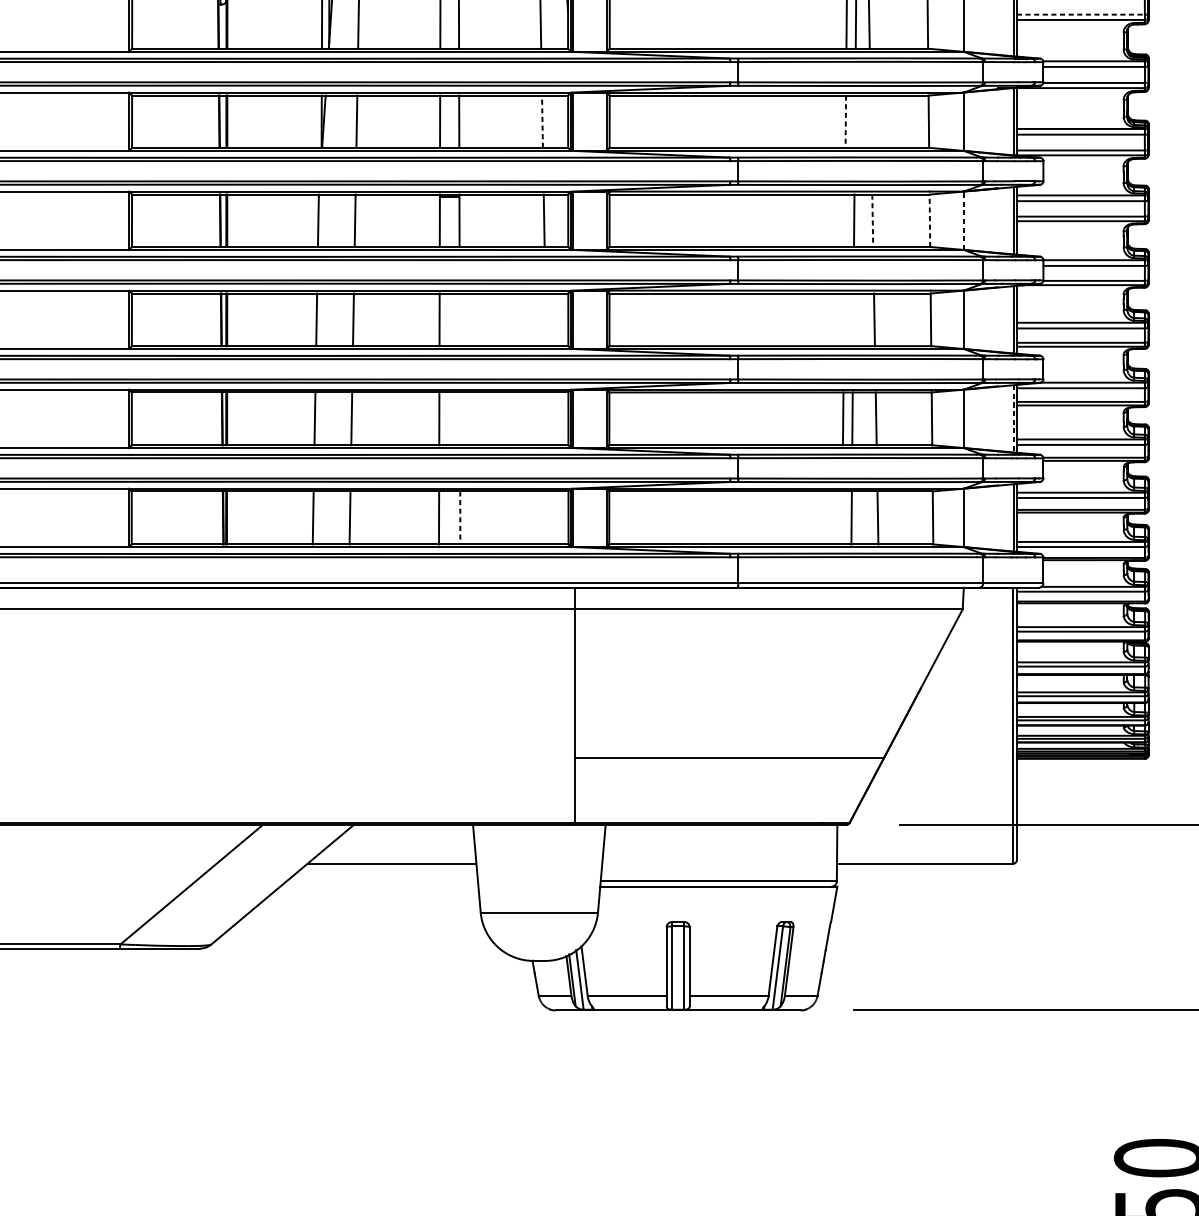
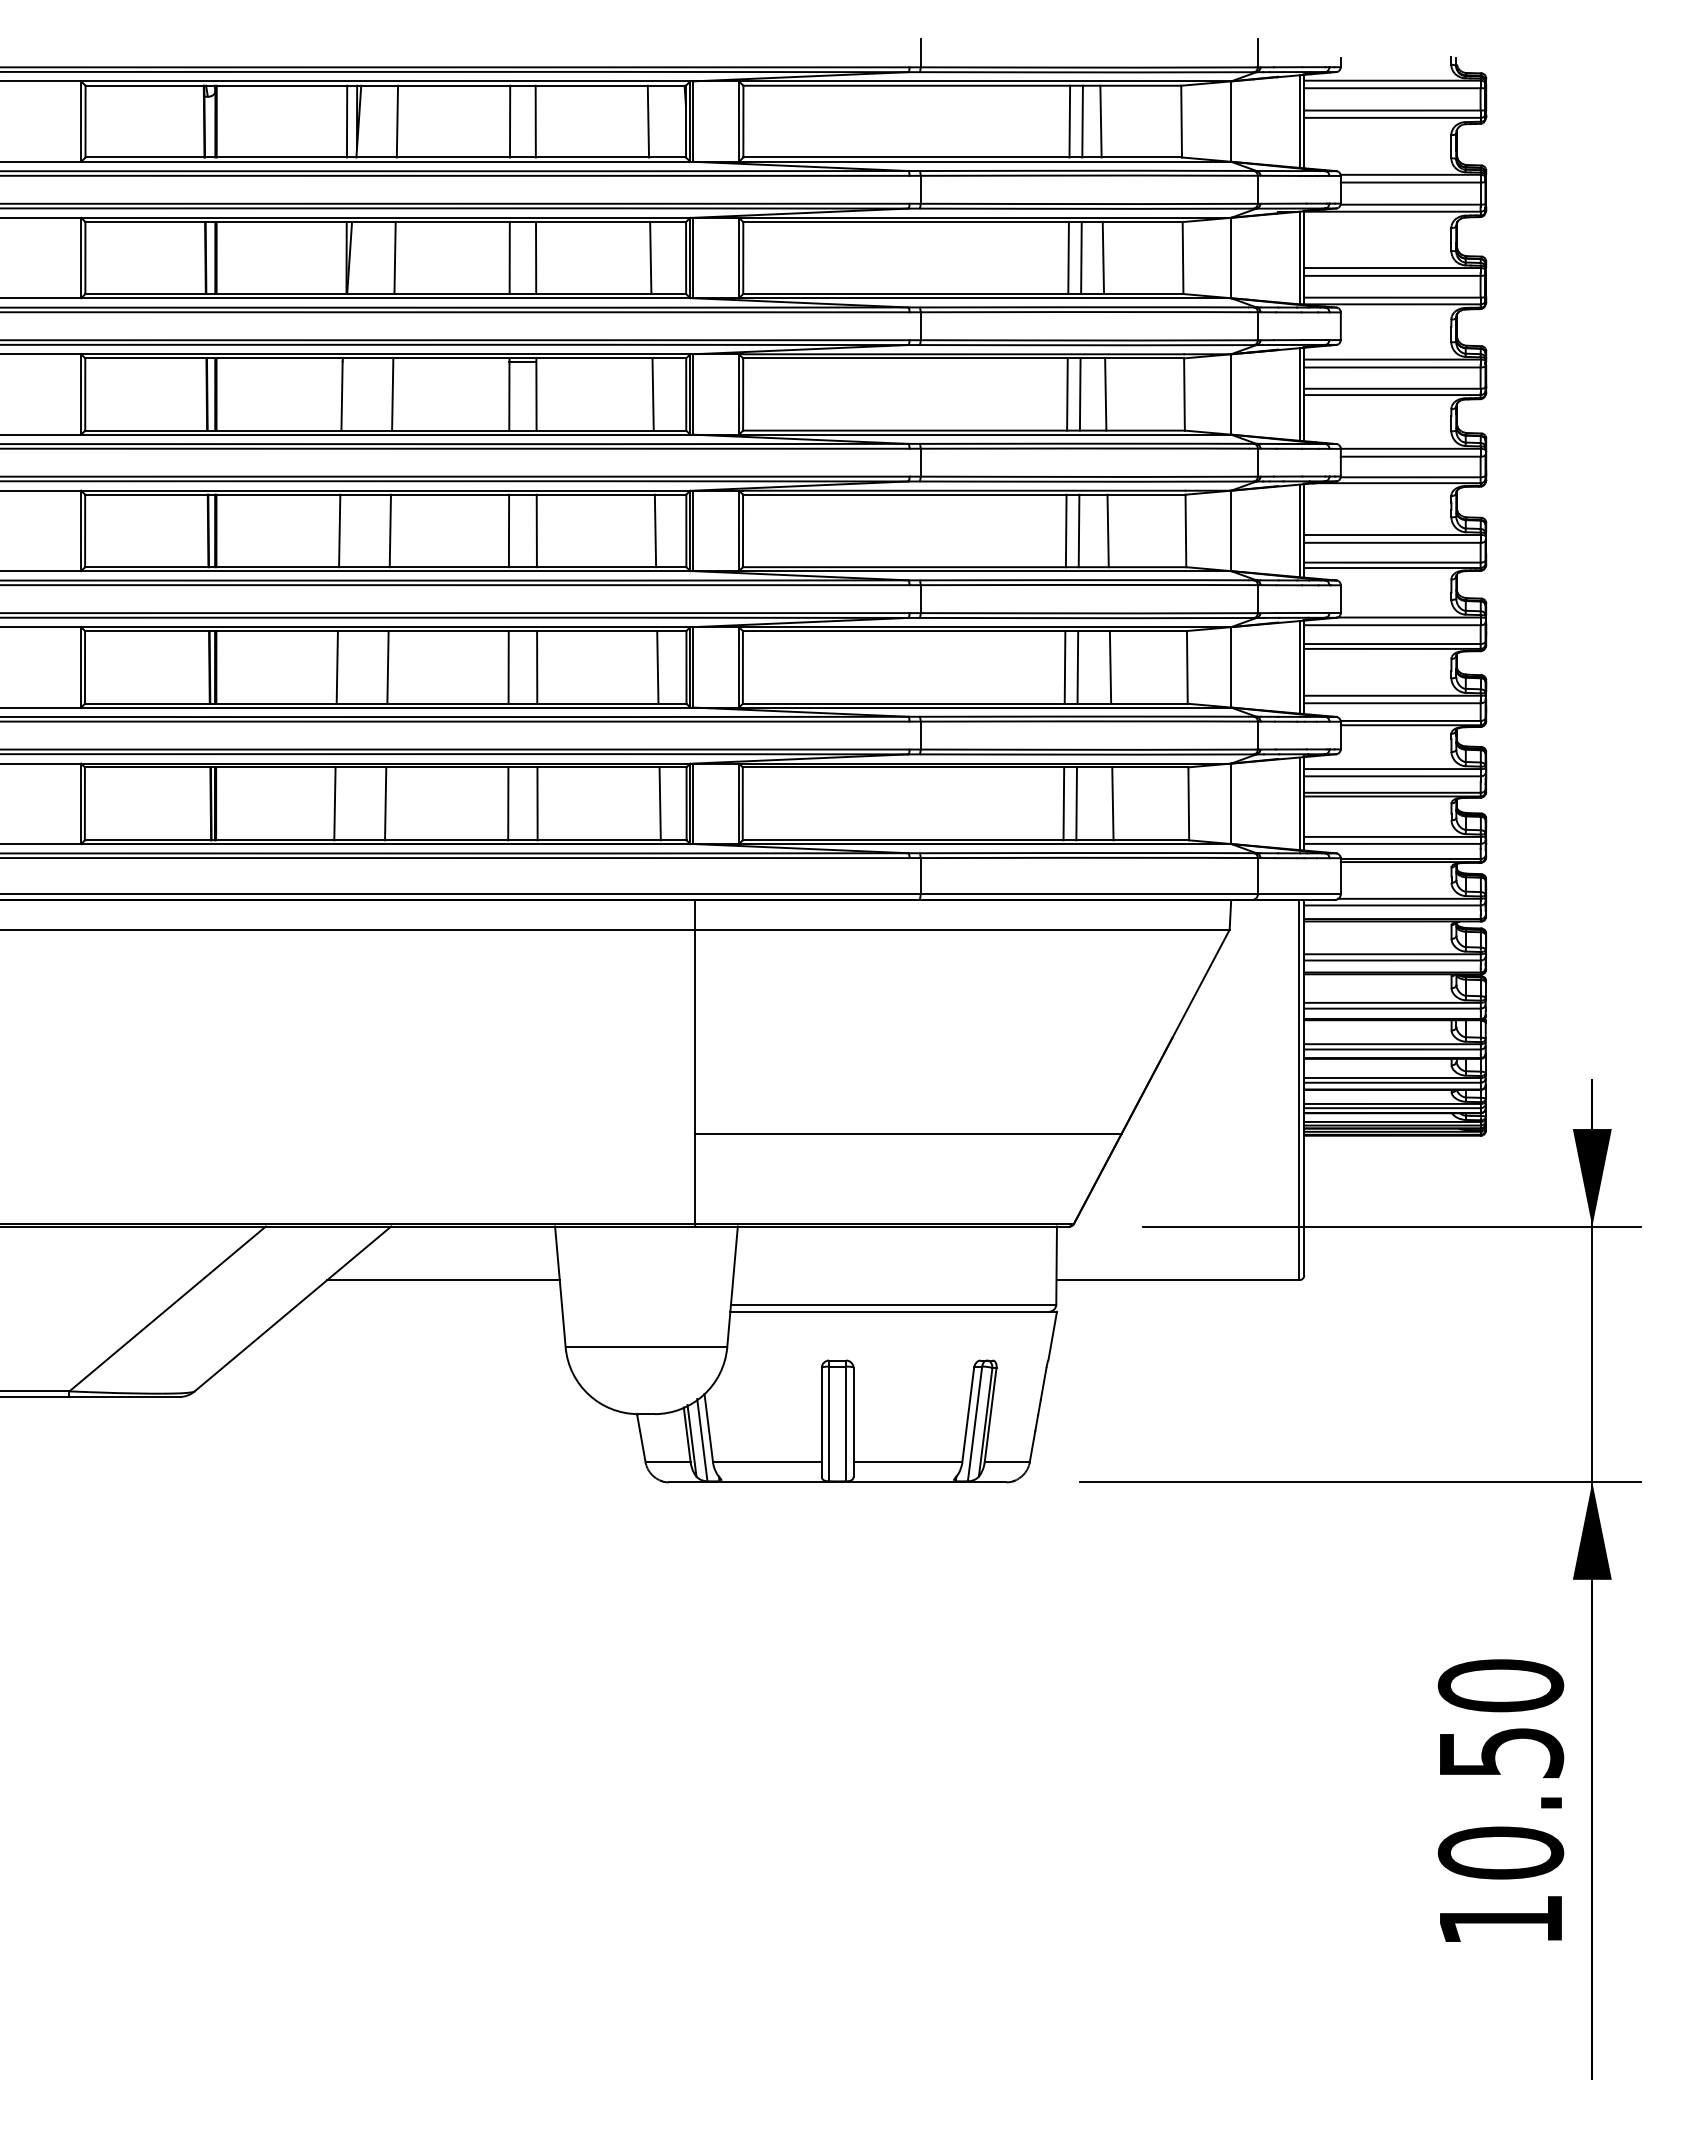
line: (1080, 14) -> (1392, 110), dashed -> solid
line: (542, 122) -> (650, 258), dashed -> solid
line: (845, 122) -> (1068, 258), dashed -> solid
line: (855, 122) -> (1081, 258), added
line: (871, 122) -> (1103, 258), added
line: (844, 220) -> (1067, 394), added
line: (929, 220) -> (1184, 394), dashed -> solid
line: (964, 220) -> (1231, 393), dashed -> solid
line: (872, 221) -> (1105, 395), dashed -> solid
line: (459, 319) -> (536, 530), added
line: (545, 319) -> (655, 530), added
line: (843, 319) -> (1065, 530), added
line: (852, 319) -> (1078, 530), added
line: (460, 418) -> (537, 667), added
line: (547, 418) -> (657, 667), added
line: (1013, 418) -> (1299, 667), dashed -> solid
line: (548, 517) -> (659, 803), added
line: (842, 517) -> (1063, 803), added
line: (460, 518) -> (537, 804), dashed -> solid

